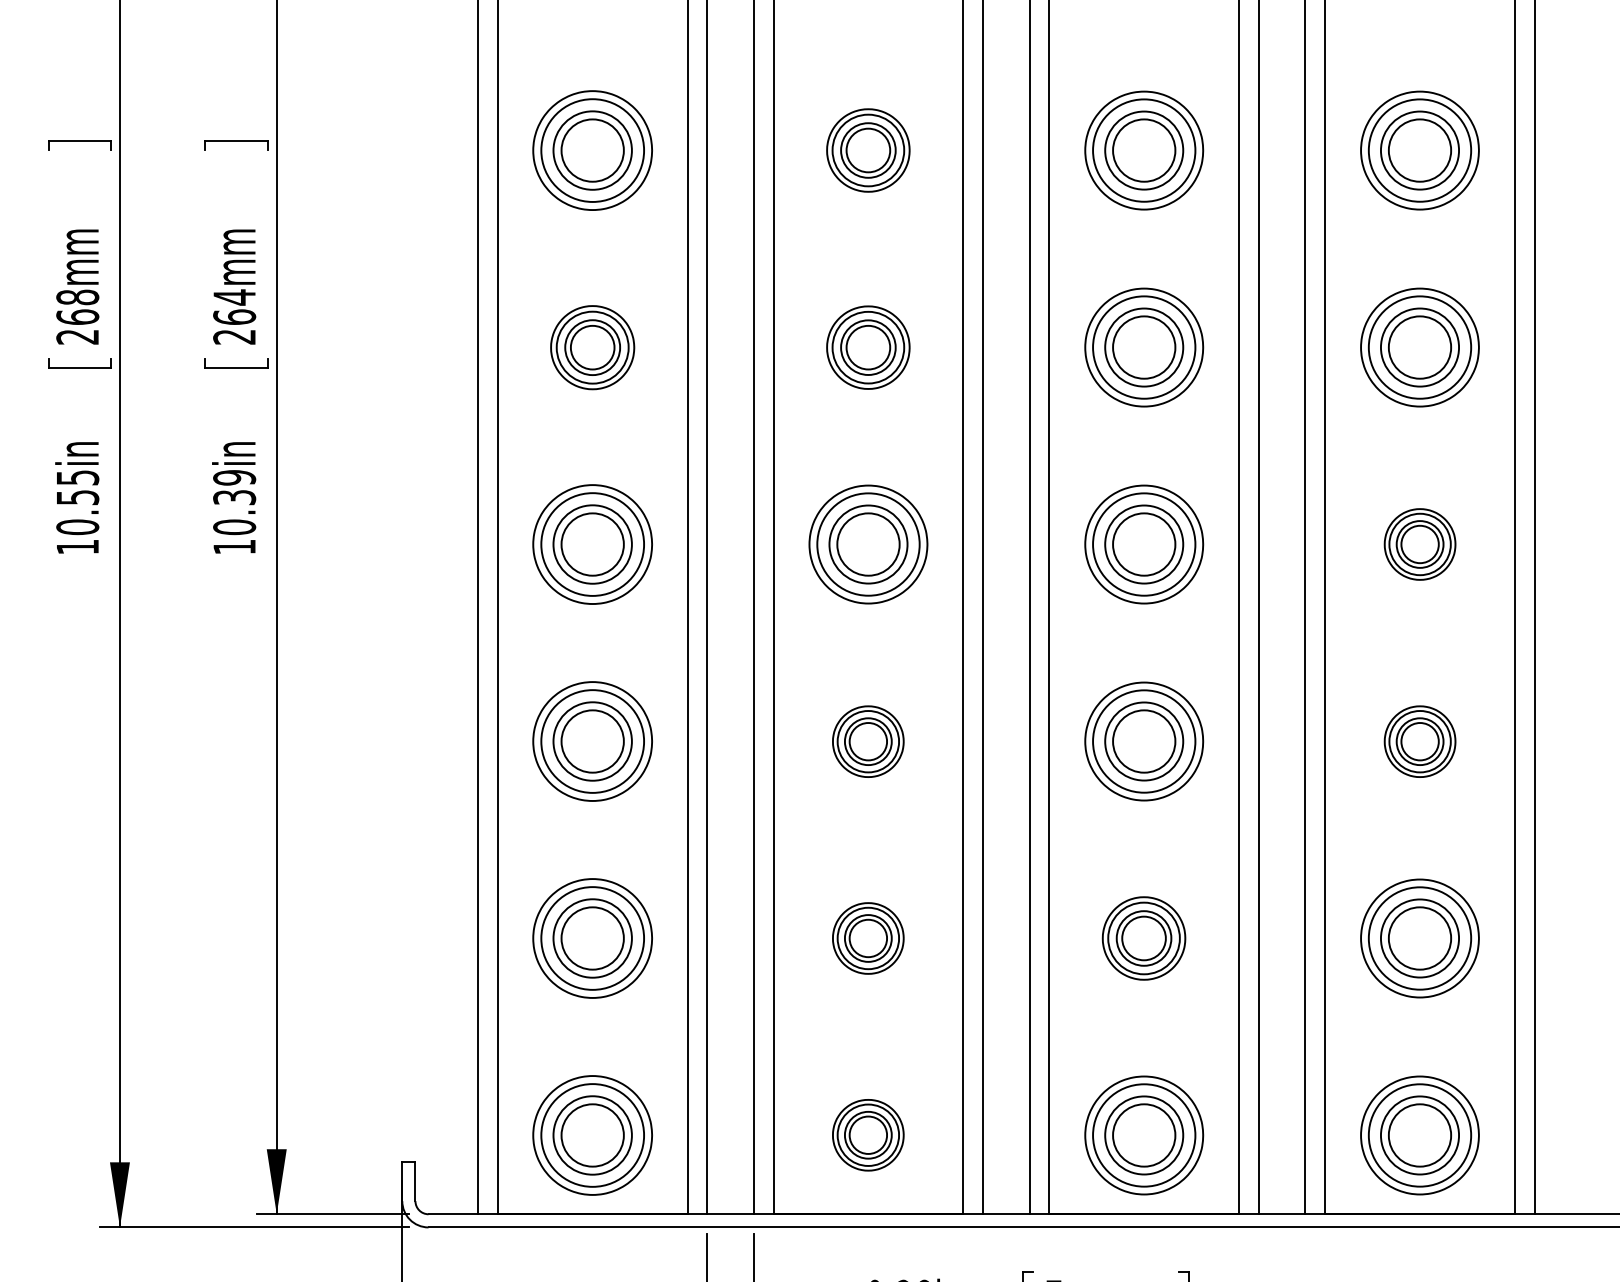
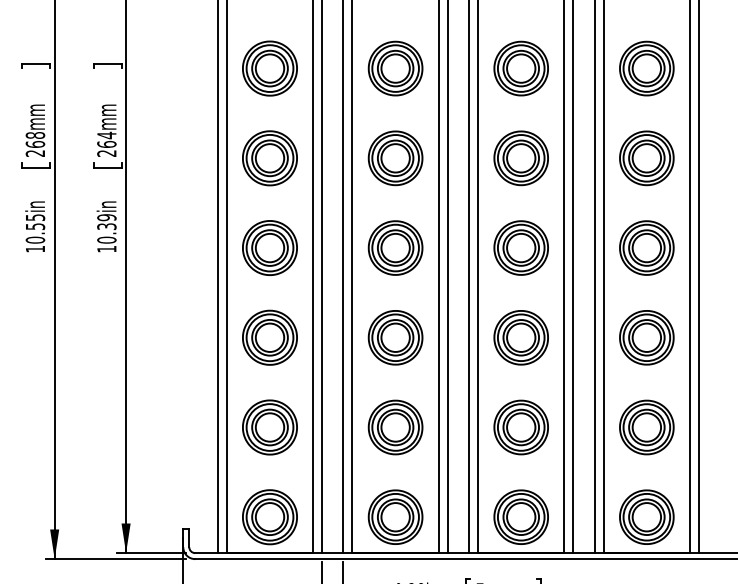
part: (868, 150) -> (395, 68), size x1.43
part: (591, 347) -> (269, 158), size x1.43
part: (868, 347) -> (395, 158), size x1.43
part: (1419, 543) -> (646, 247), size x1.67
part: (868, 740) -> (395, 337), size x1.67
part: (1419, 740) -> (646, 337), size x1.67
part: (868, 938) -> (395, 427), size x1.67
part: (1142, 938) -> (520, 427), size x1.43
part: (868, 1133) -> (395, 516), size x1.67

